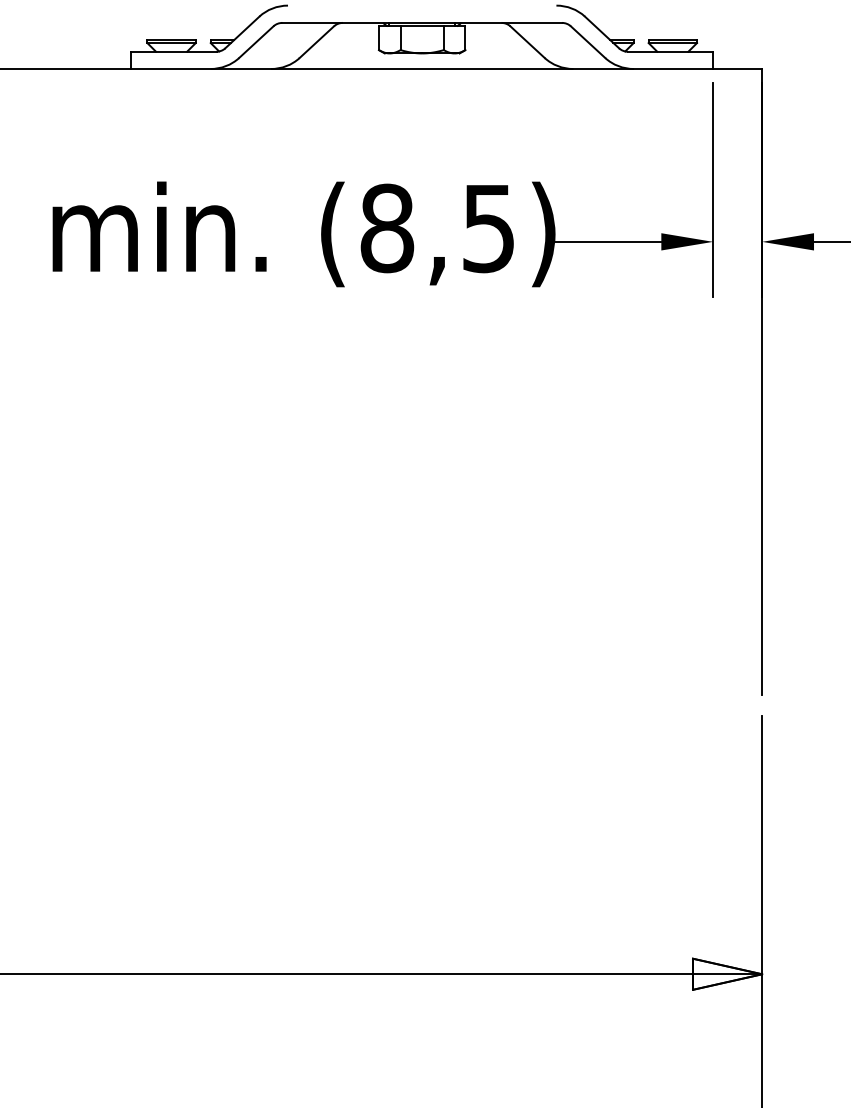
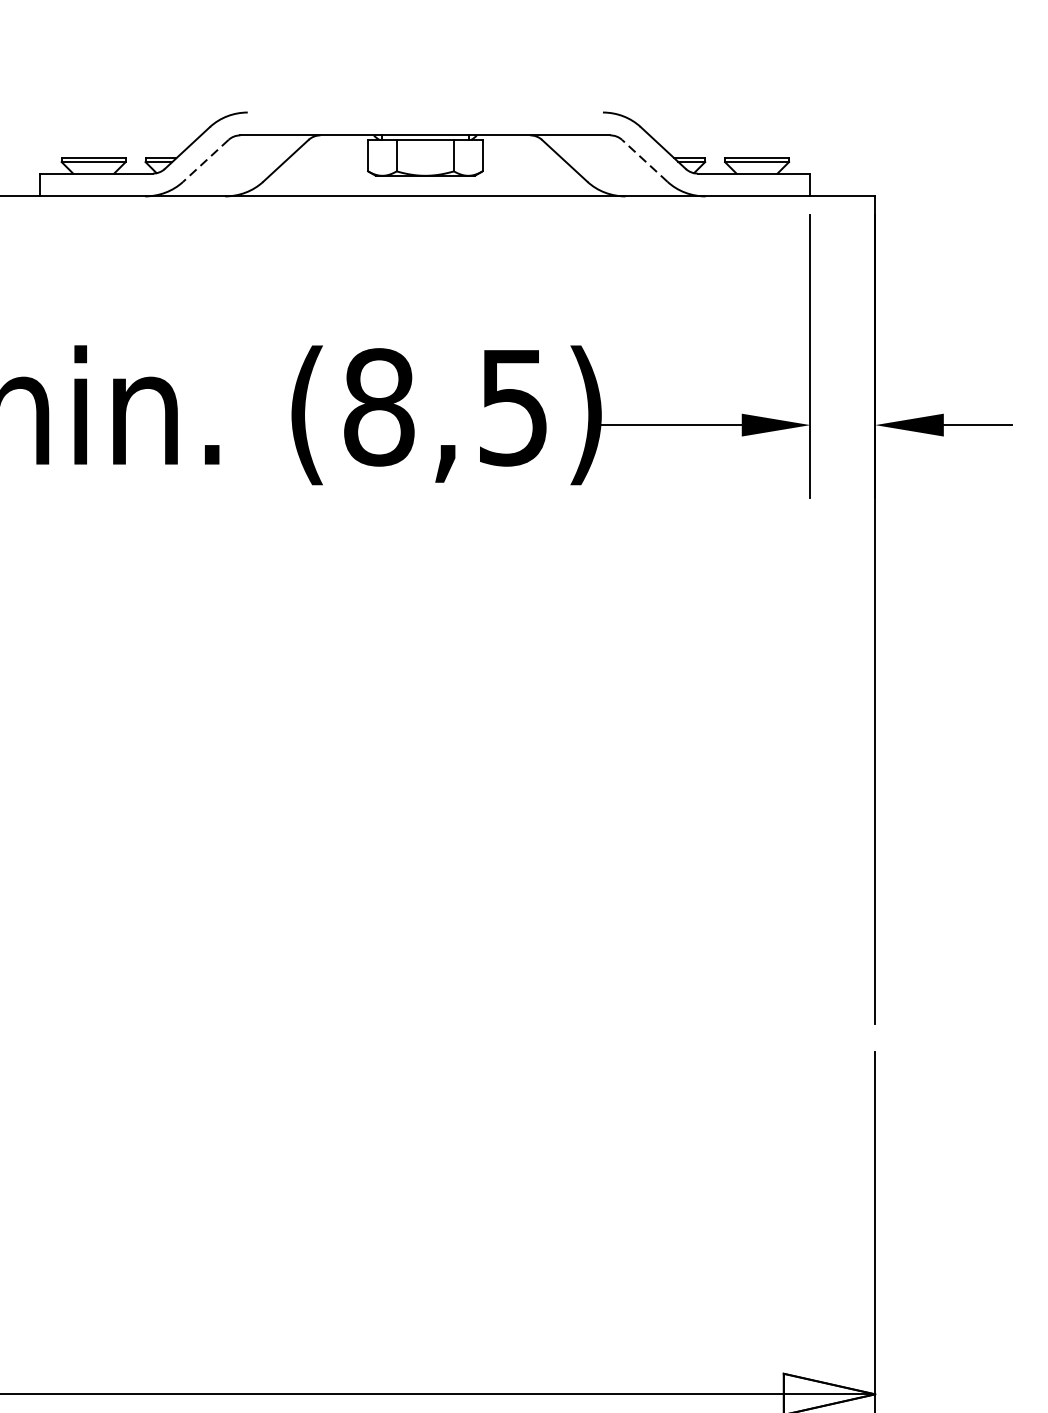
line: (587, 41) -> (644, 159), solid -> dashed
line: (256, 42) -> (206, 161), solid -> dashed

